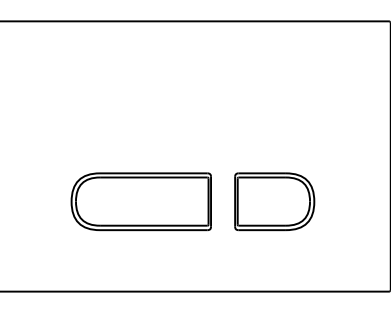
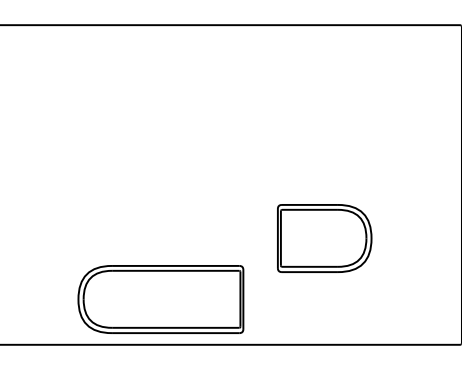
part: (140, 201) -> (160, 299), moved

